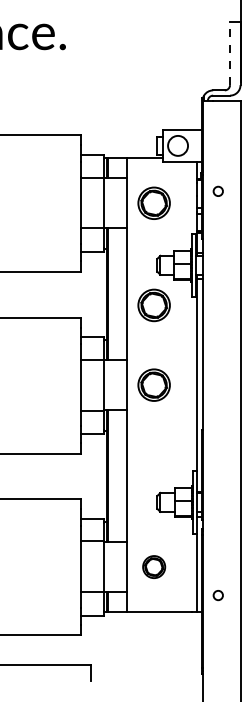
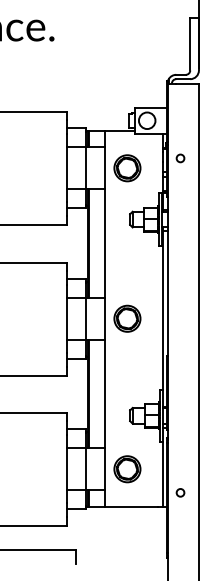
line: (230, 52) -> (190, 43), dashed -> solid
part: (154, 305) -> (127, 252), removed
part: (154, 567) -> (127, 469), size x1.43

